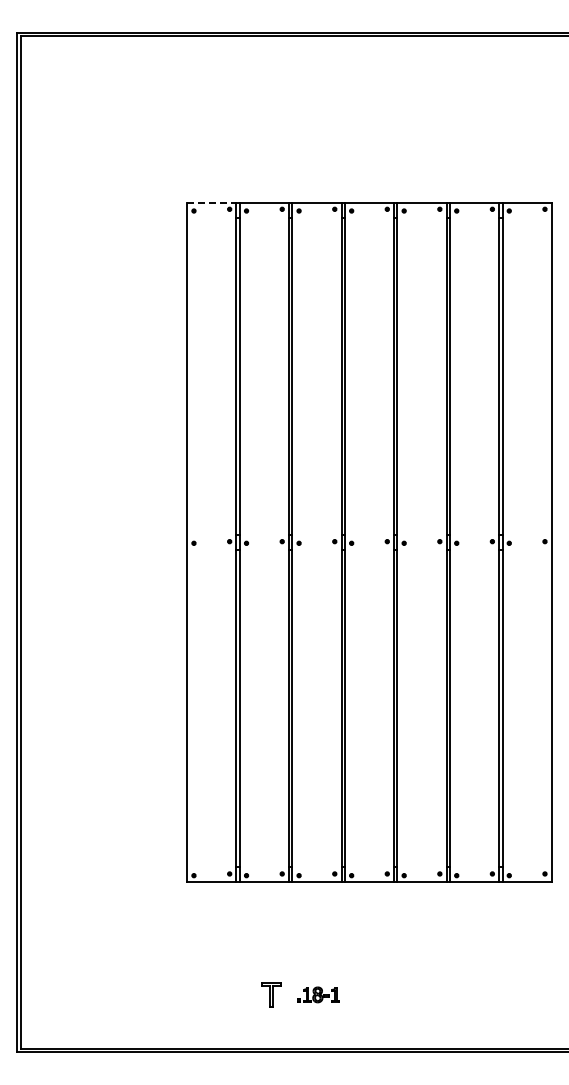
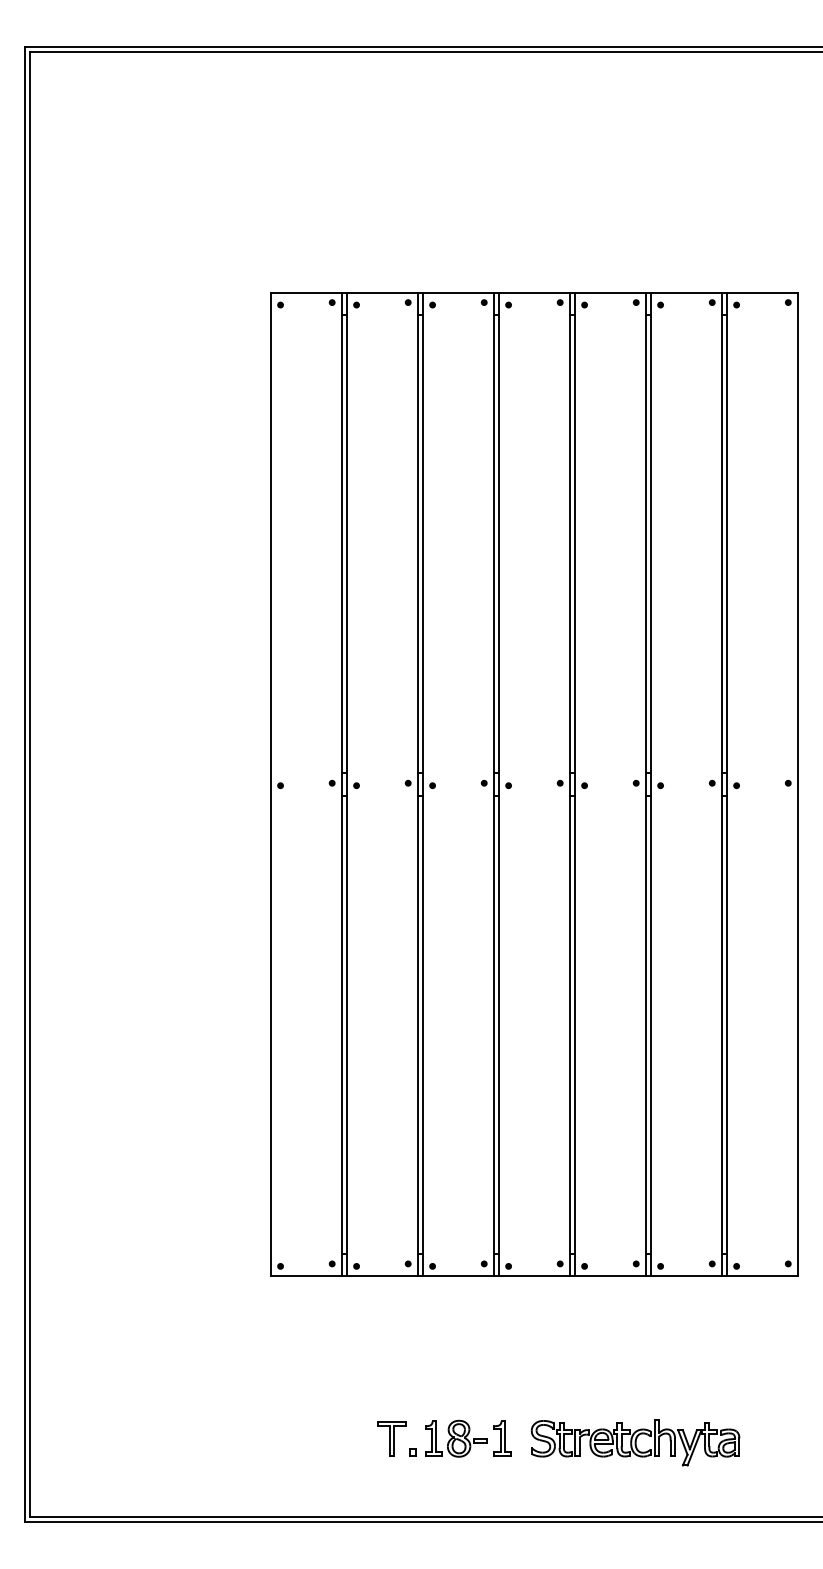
line: (211, 202) -> (305, 292), dashed -> solid
part: (318, 994) -> (460, 1438), size x1.67
part: (438, 997) -> (634, 1442), added

